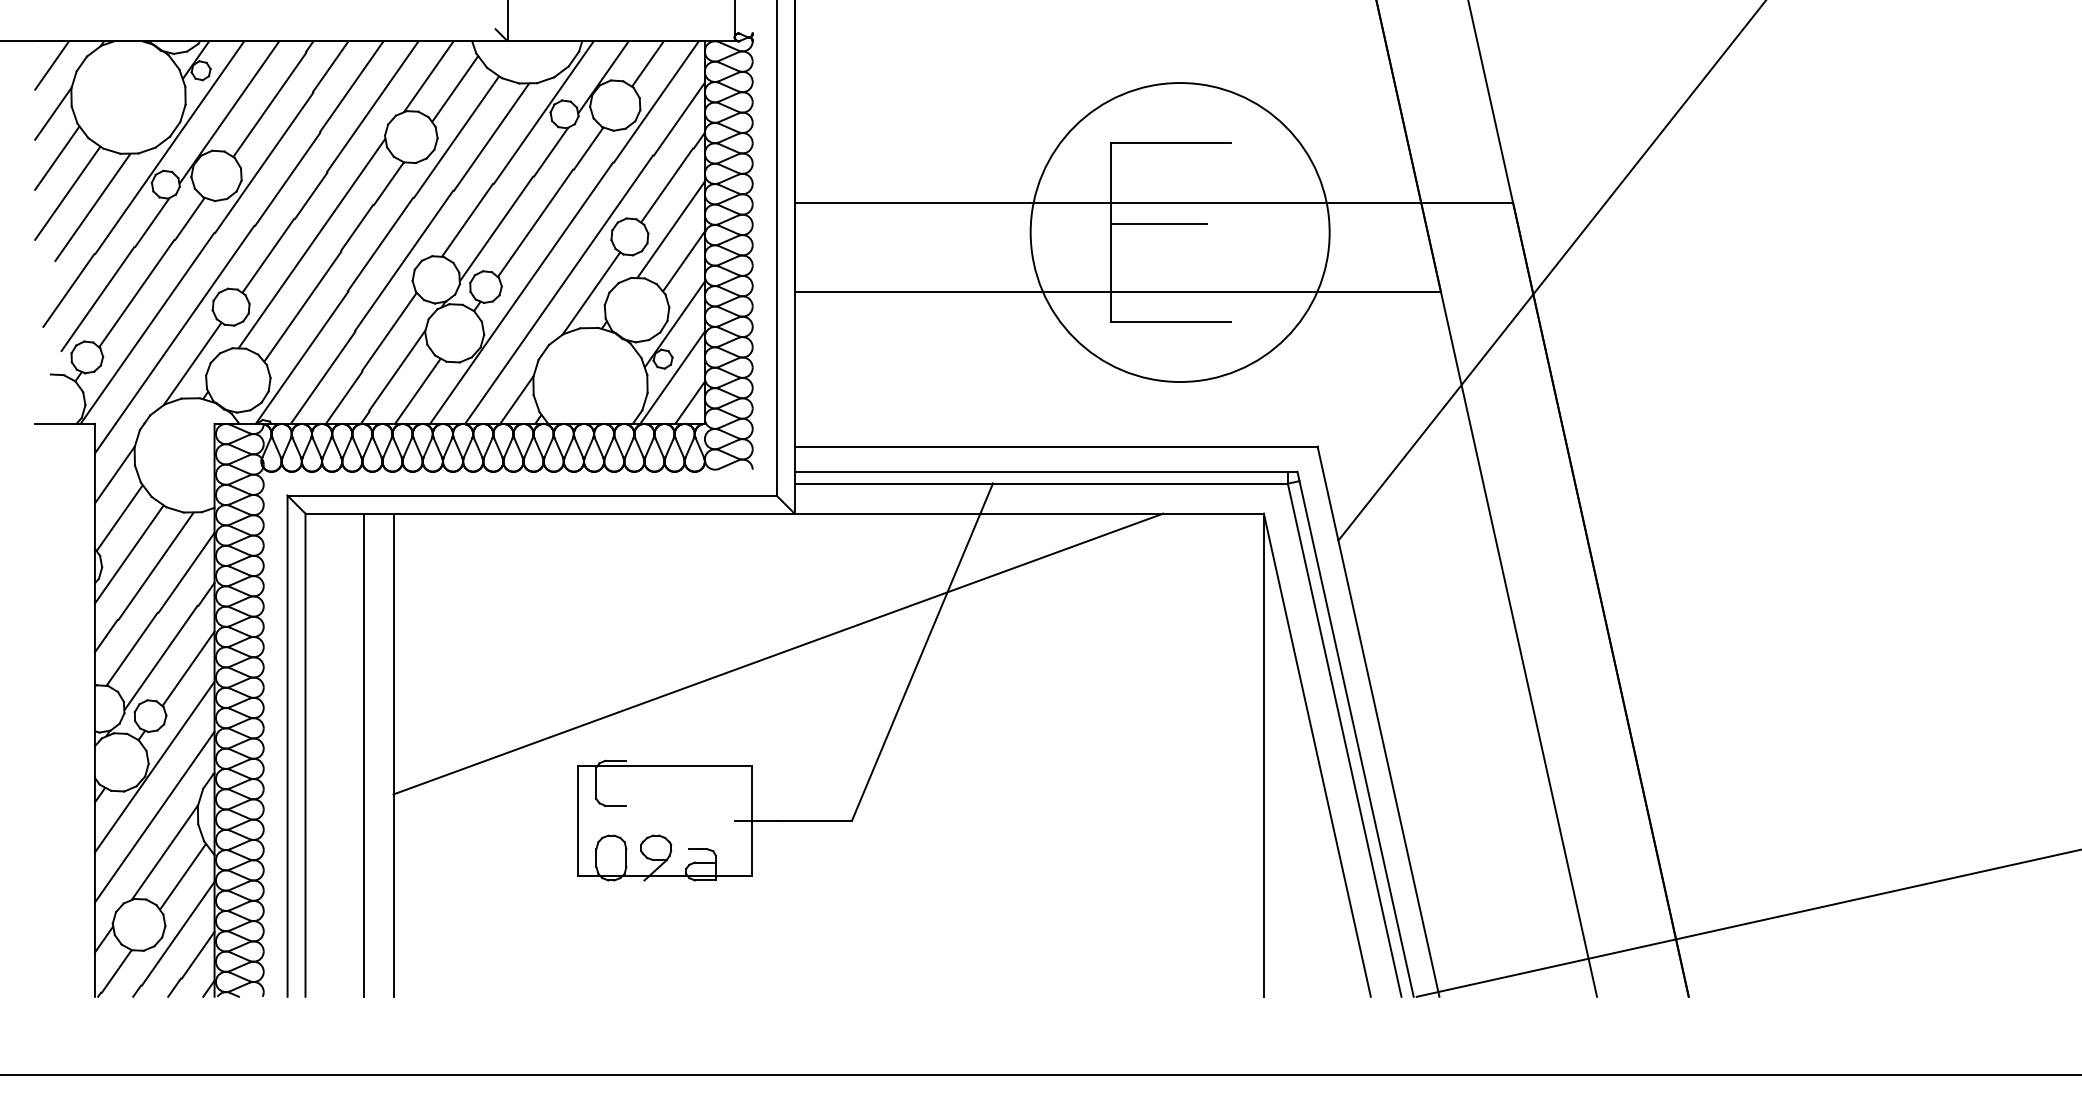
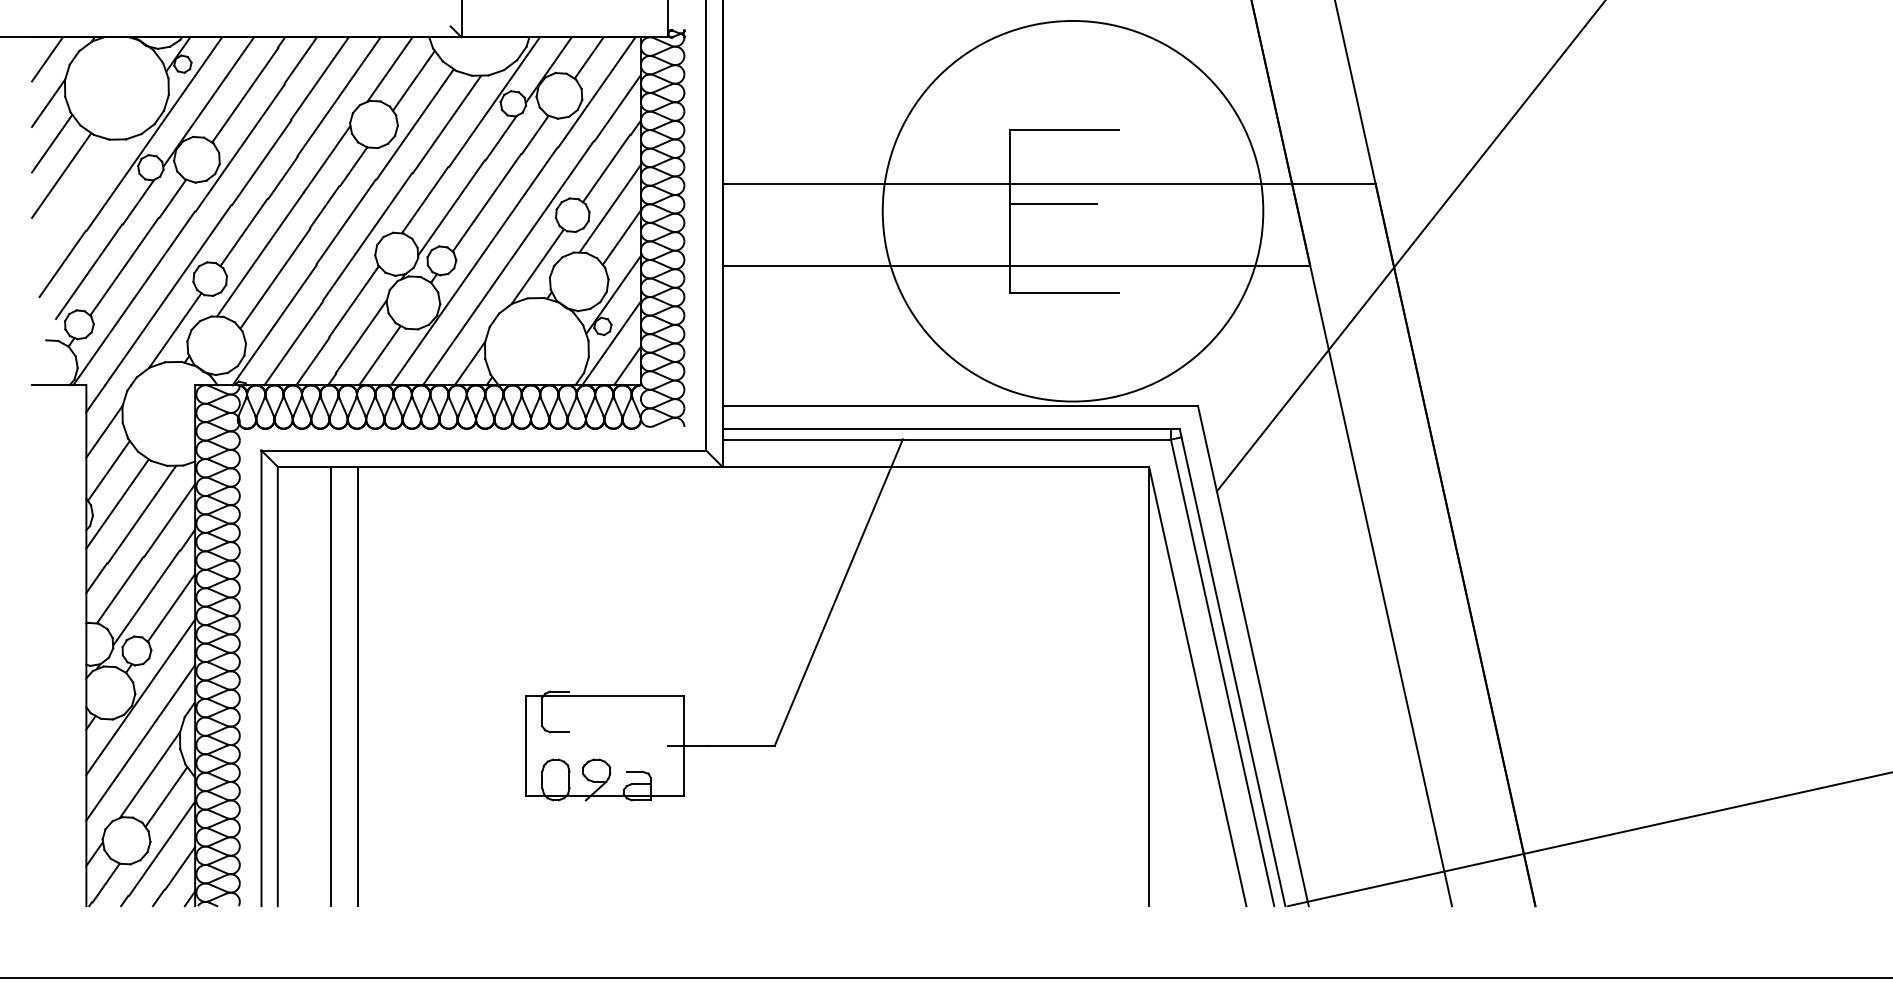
line: (92, 207) -> (84, 188), removed
circle: (1179, 232) -> (1072, 211), size x1.4
line: (778, 654) -> (707, 594), removed

